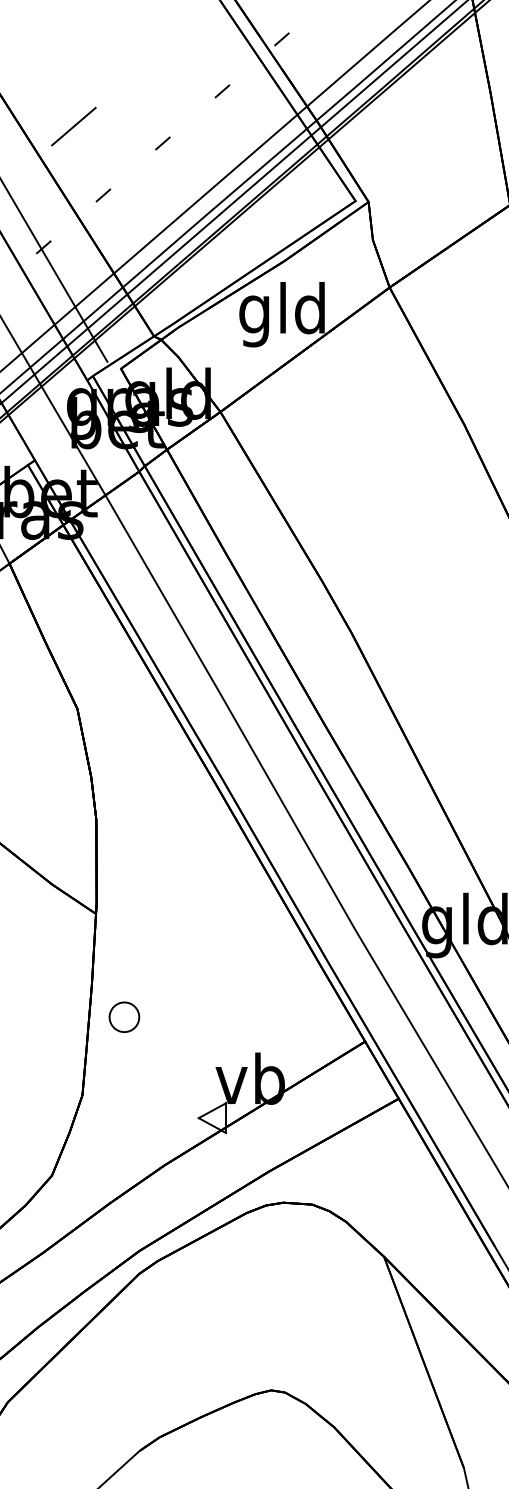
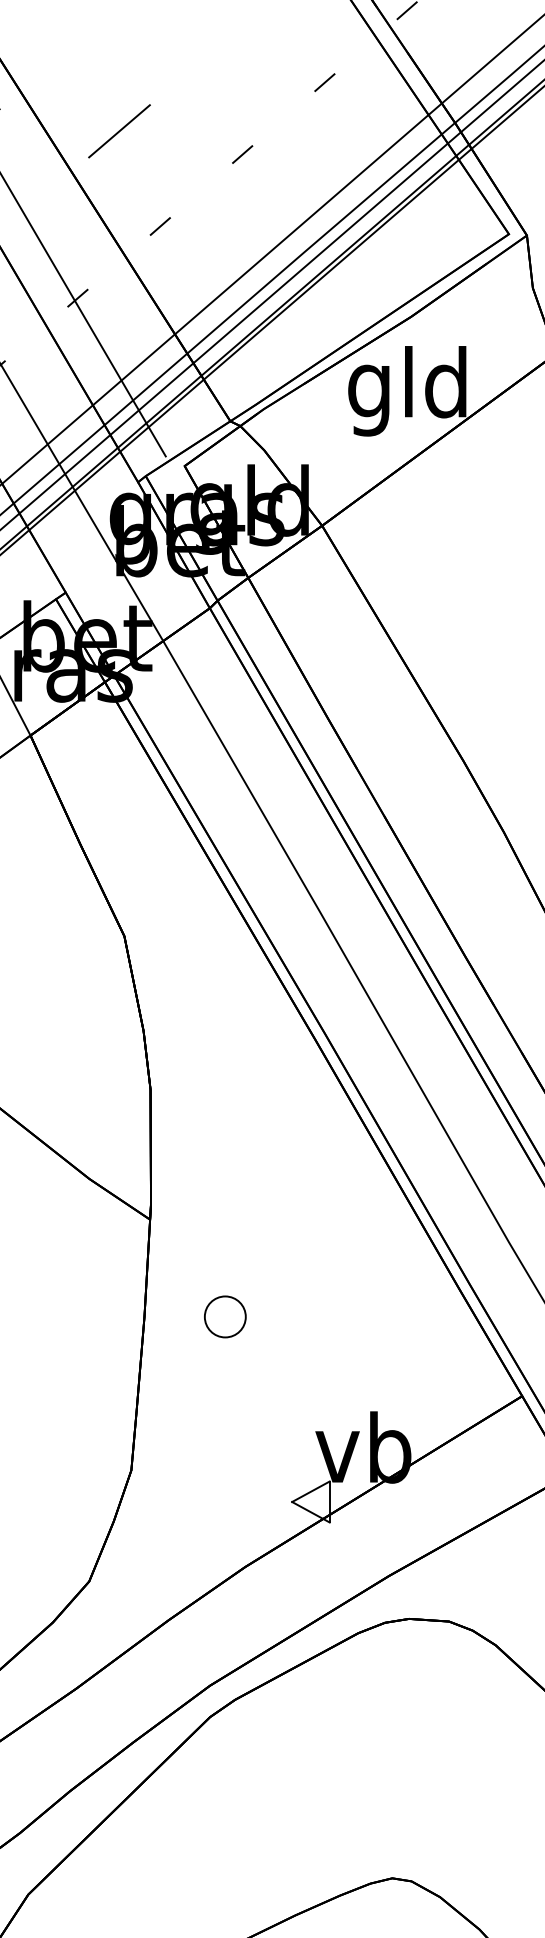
part: (124, 1016) -> (225, 1315), moved

